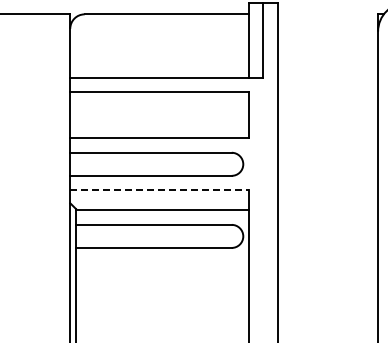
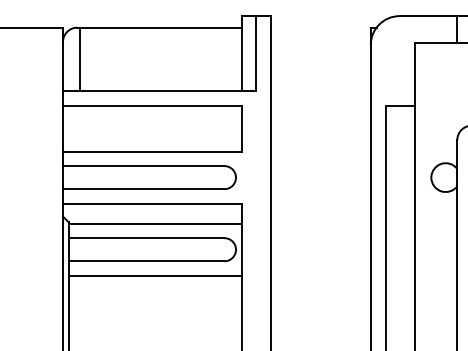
line: (87, 46) -> (80, 59), added
line: (159, 190) -> (152, 203), dashed -> solid
line: (161, 262) -> (154, 275), added

